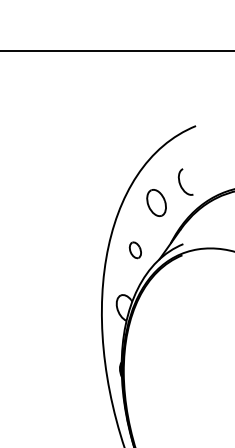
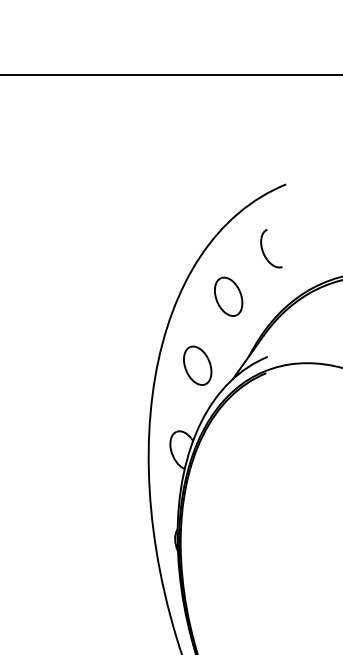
curve: (180, 181) -> (263, 247), moved
part: (135, 250) -> (197, 366), size x1.67

